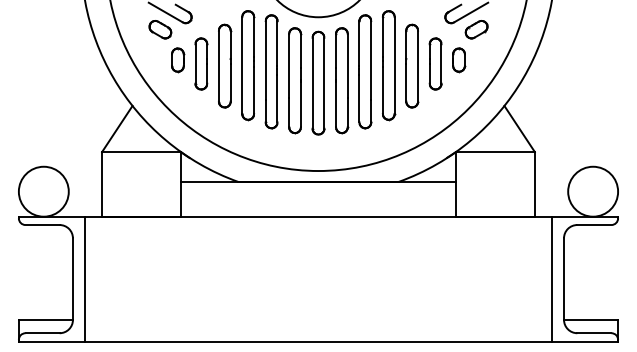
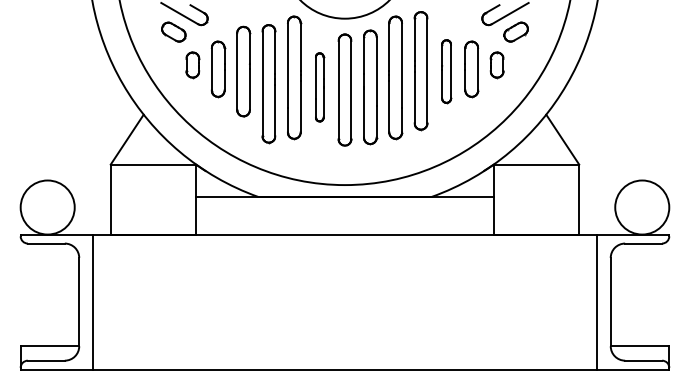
part: (247, 66) -> (268, 84), moved
part: (412, 66) -> (446, 71), size x0.7
part: (294, 80) -> (319, 87), size x0.6

